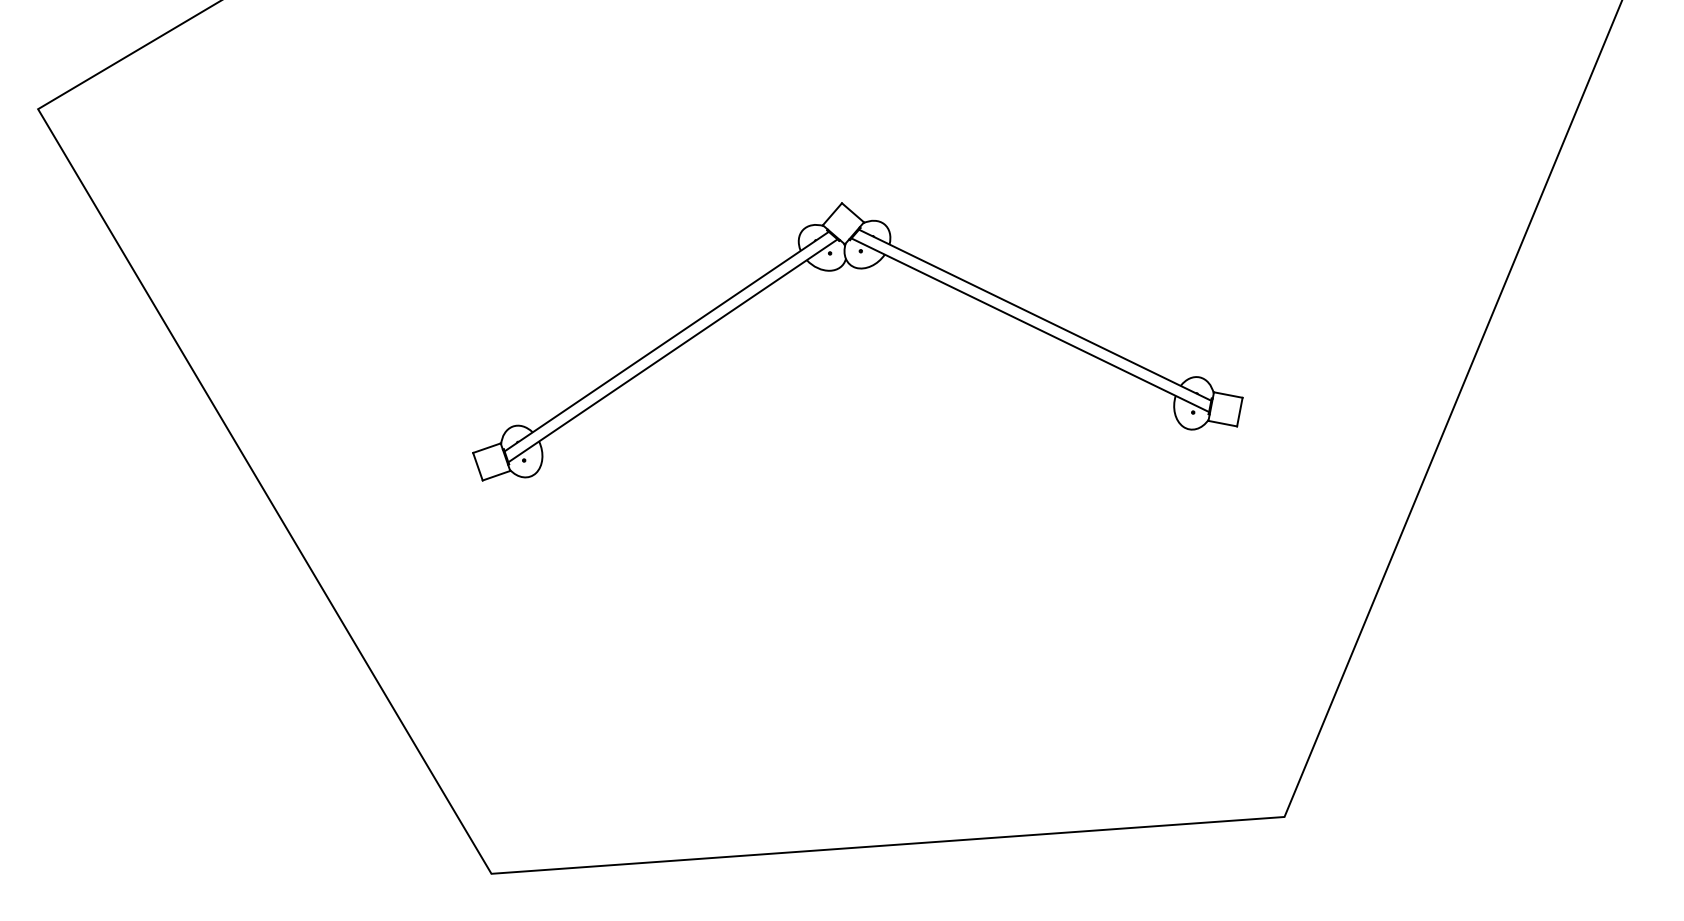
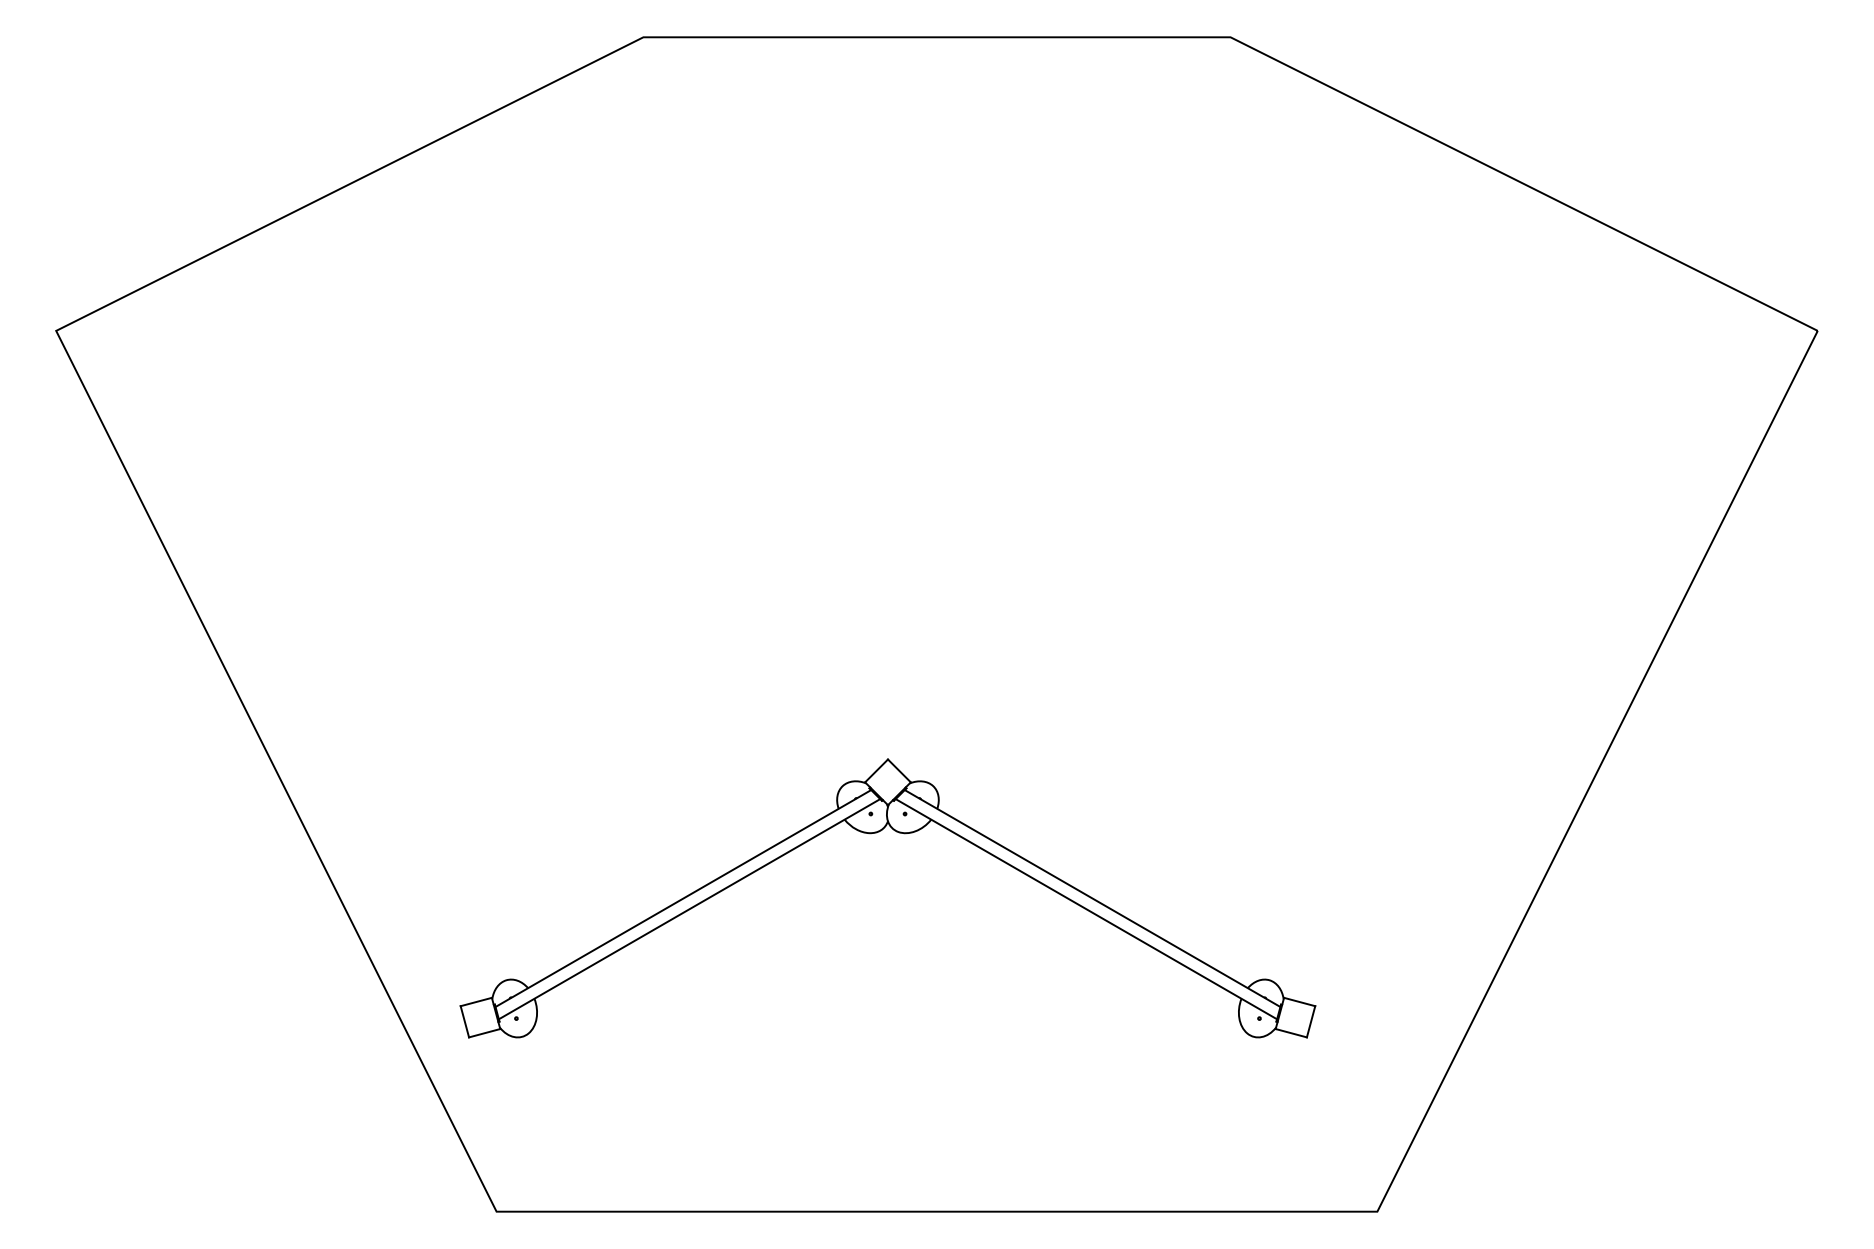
part: (836, 270) -> (876, 833), moved

